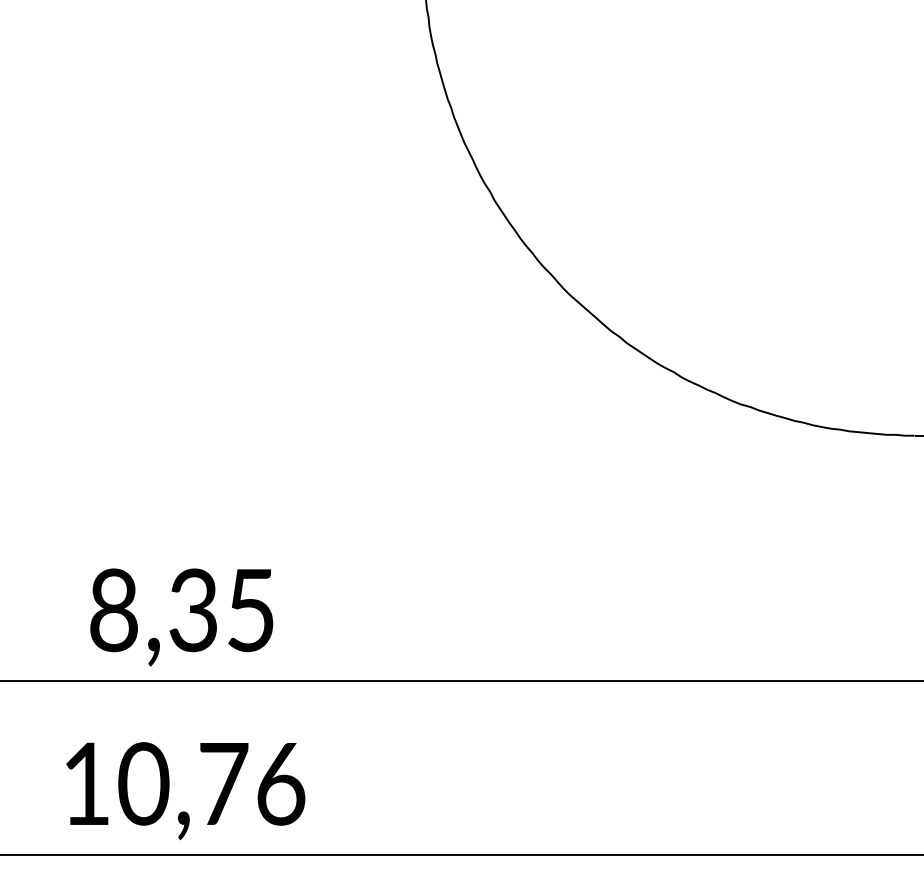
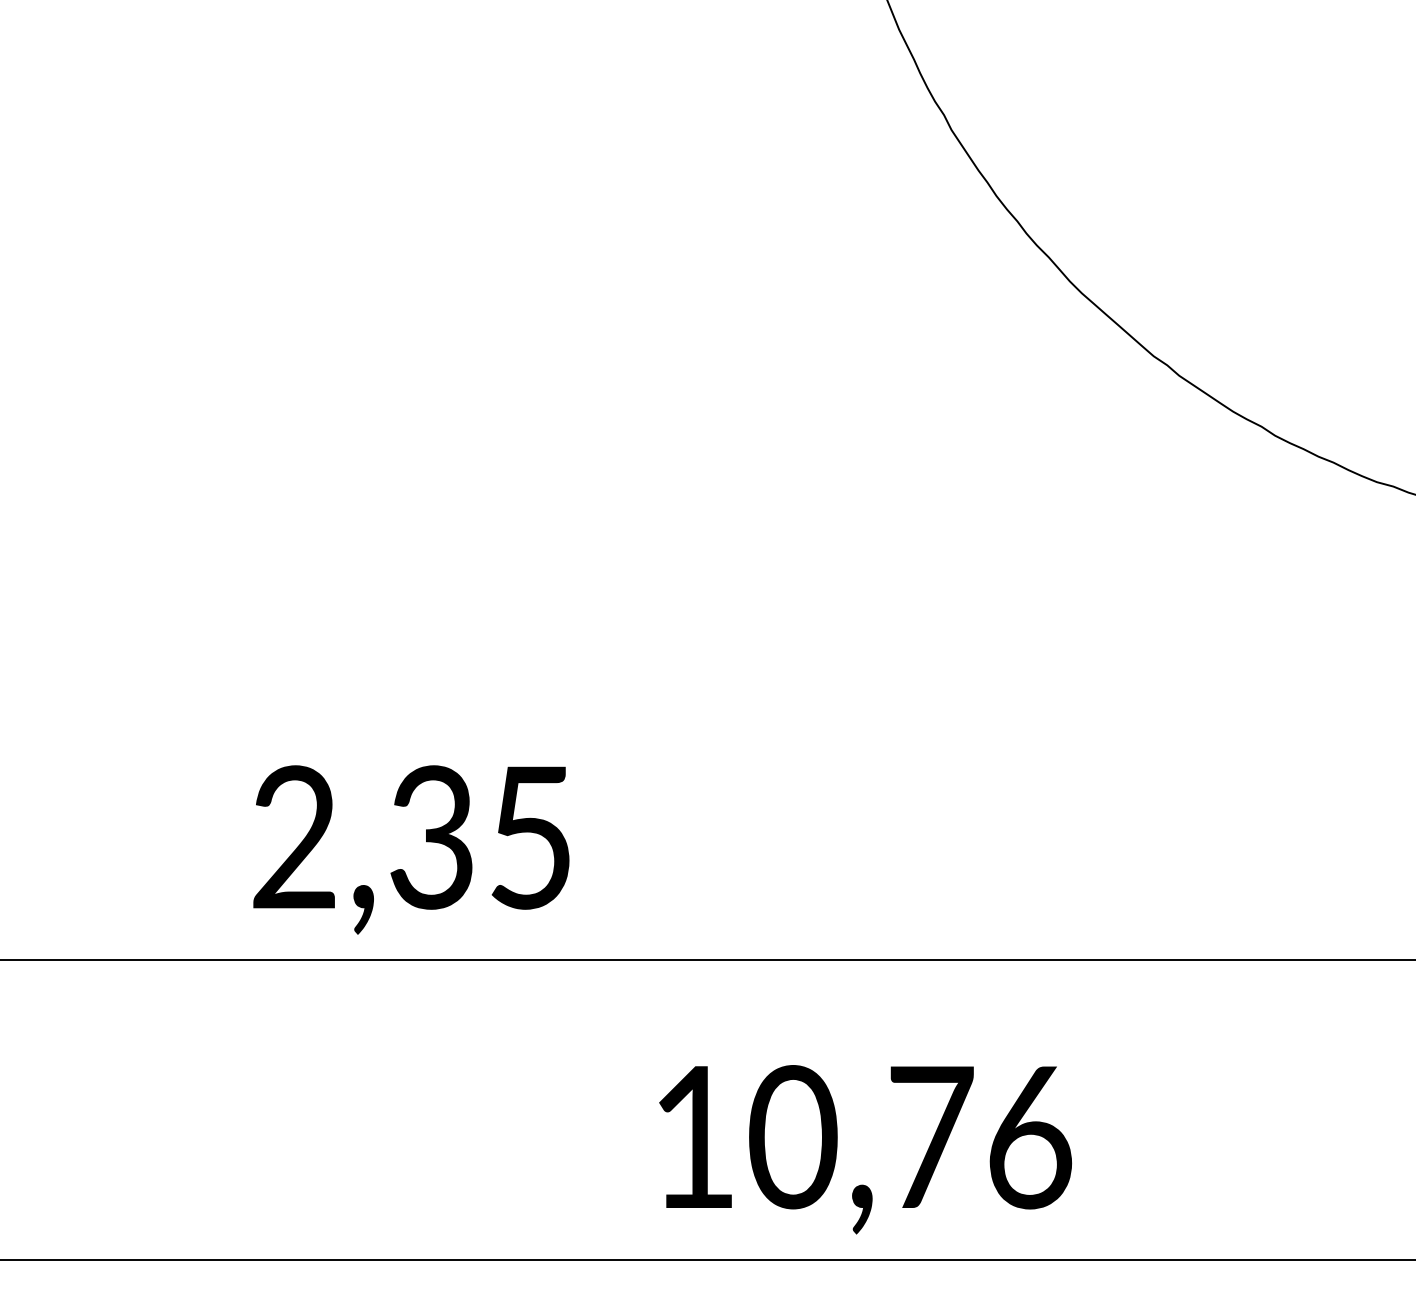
text: (113, 610) -> (293, 837), 8,35 -> 2,35
text: (185, 791) -> (865, 1150), moved

